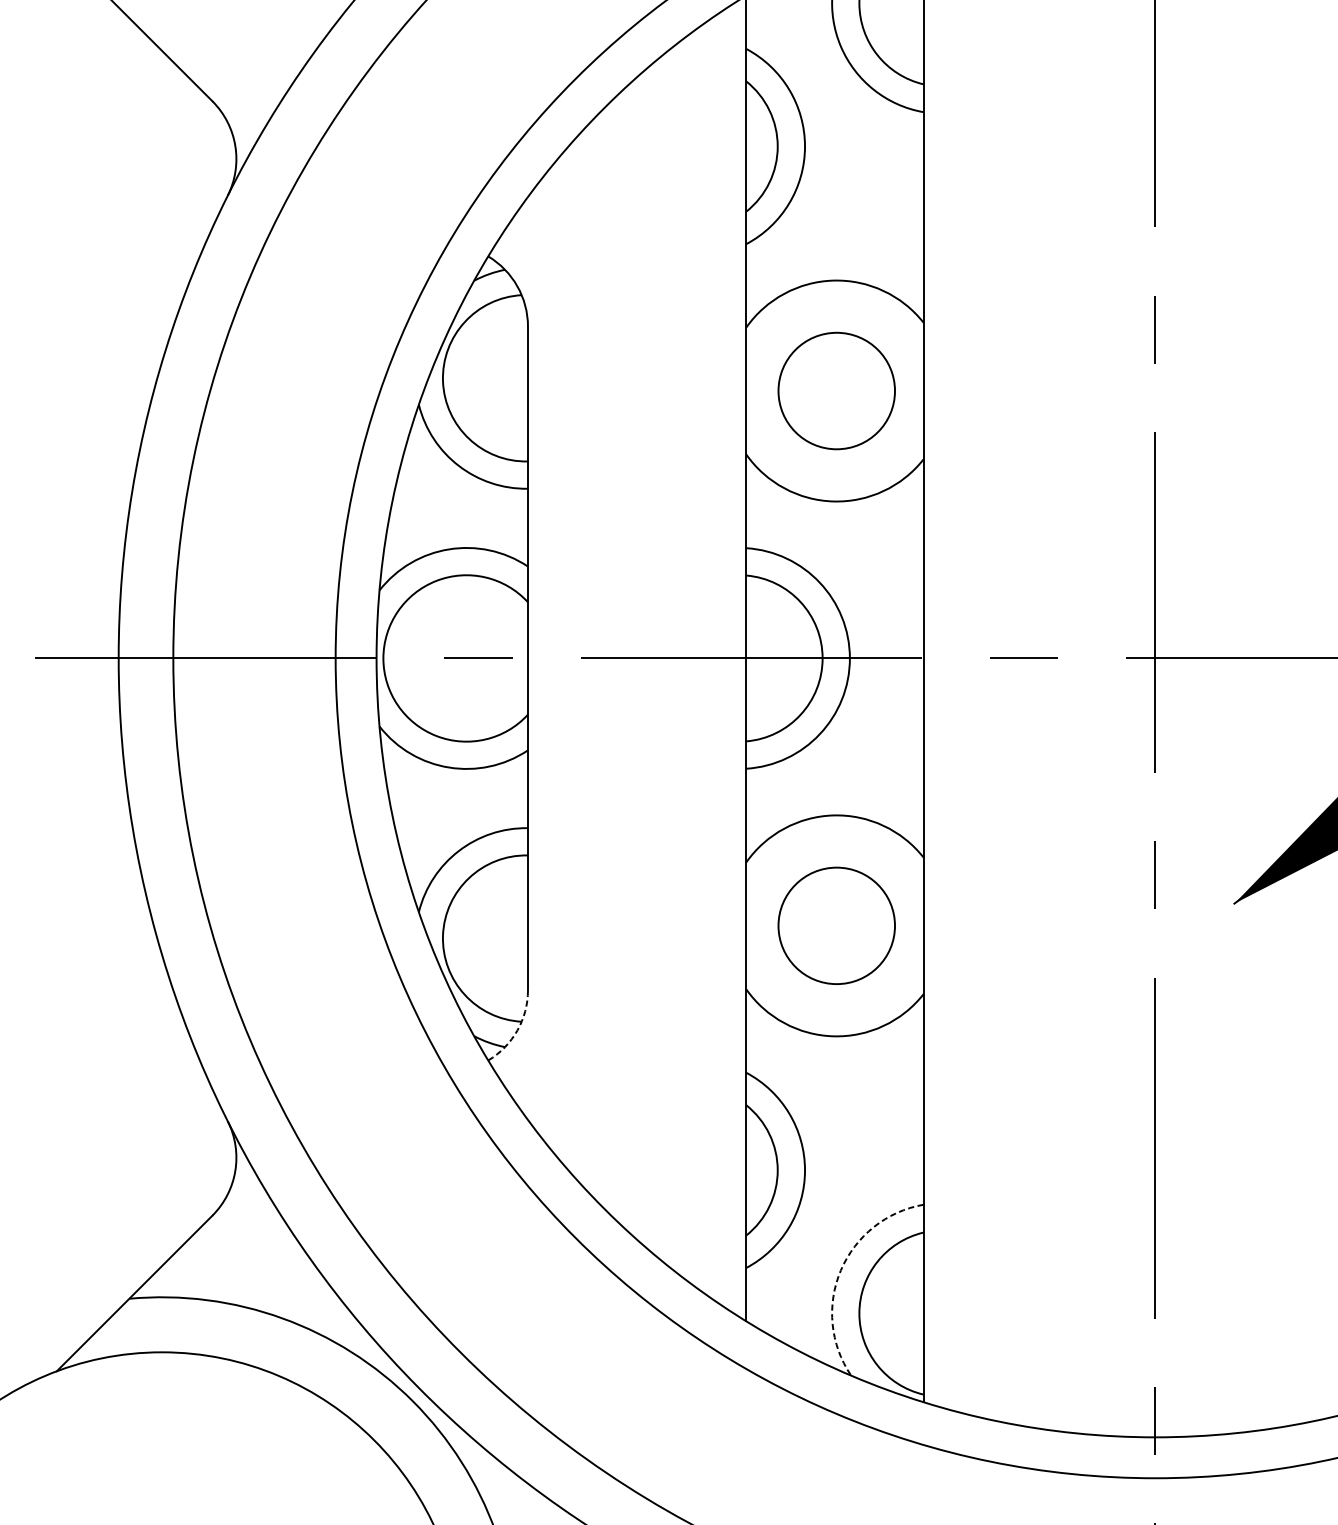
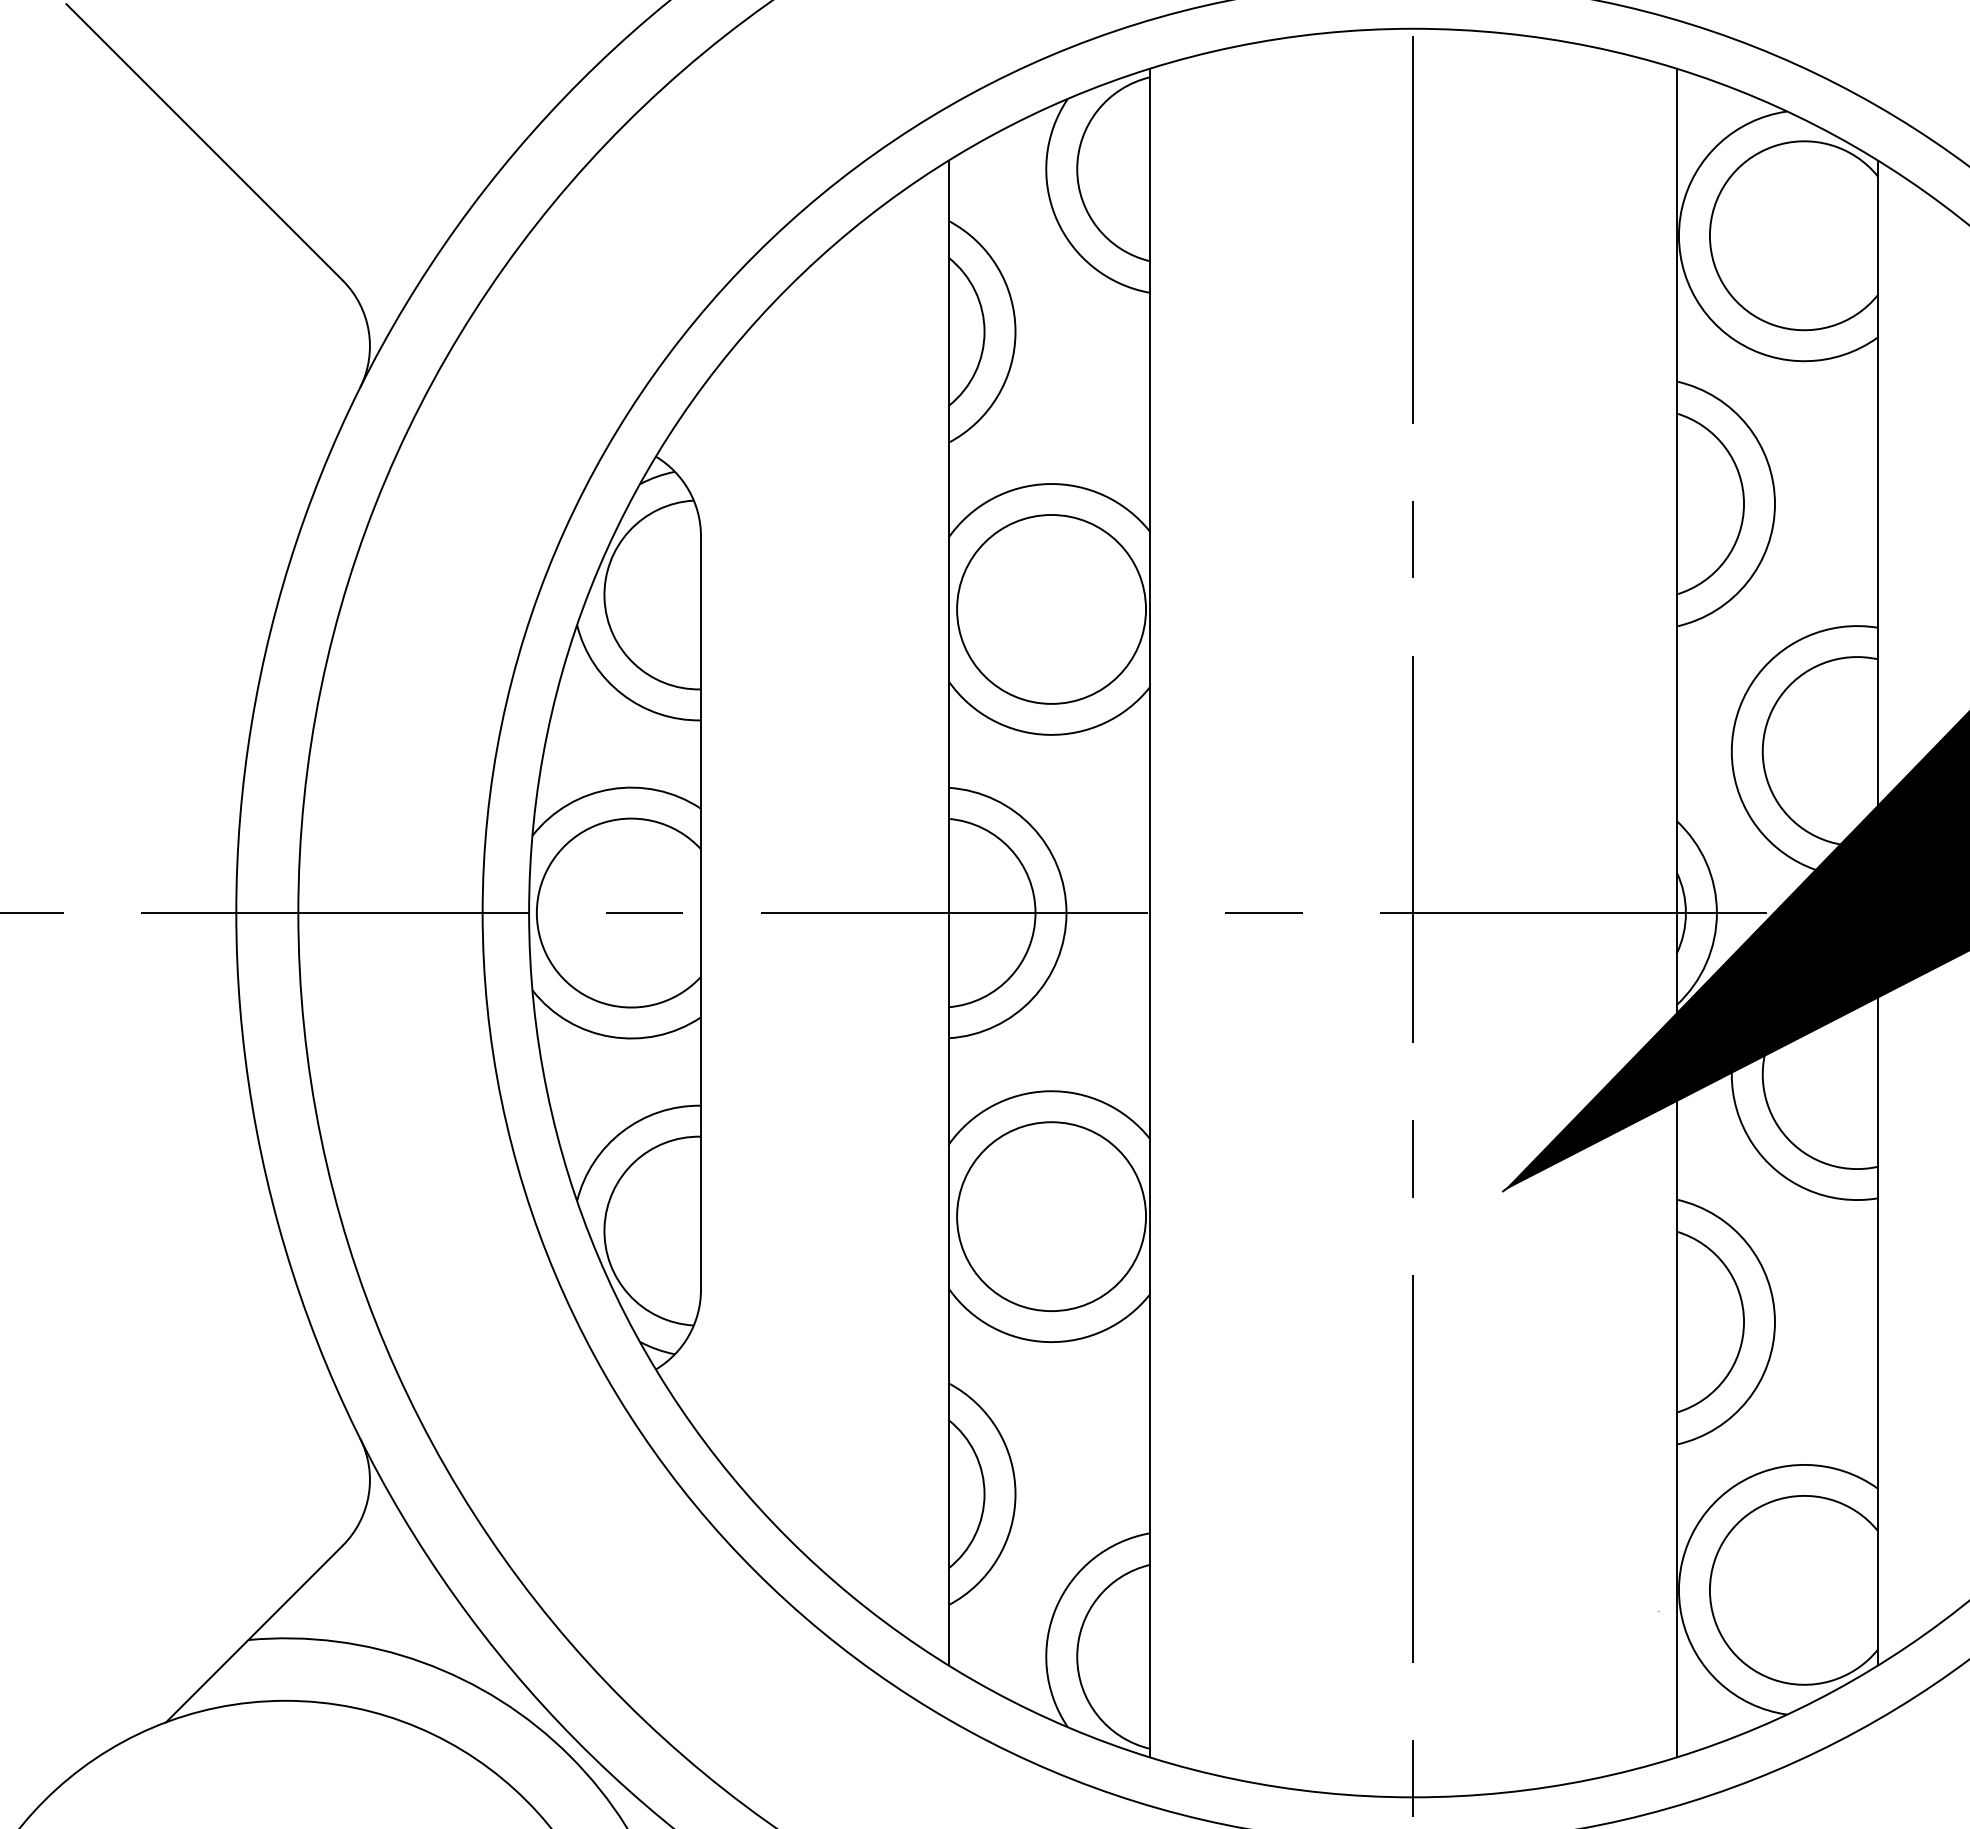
circle: (836, 390) -> (1051, 608), size x1.43
circle: (836, 925) -> (1051, 1216), size x1.43
arc: (516, 1030) -> (688, 1335), dashed -> solid
arc: (841, 1270) -> (1056, 1607), dashed -> solid

